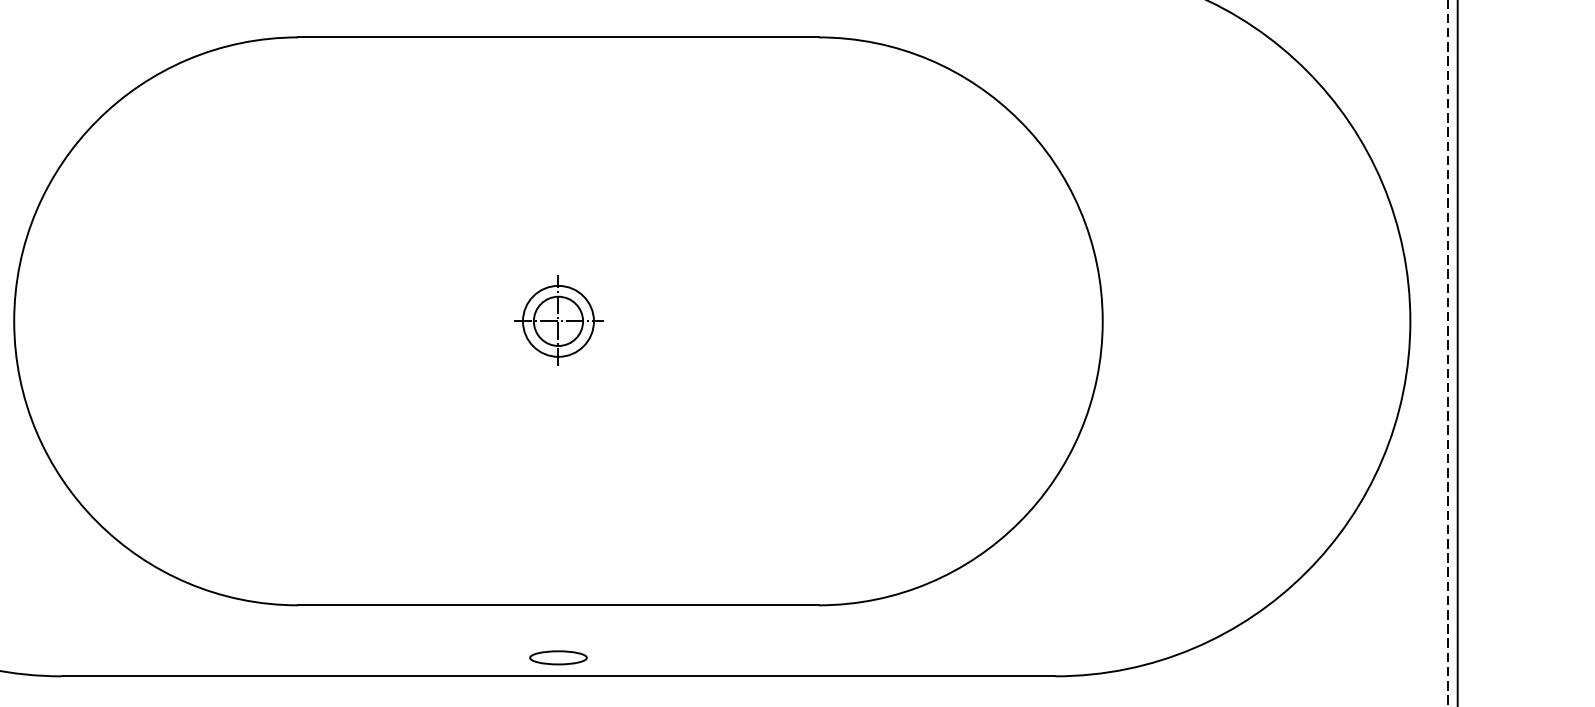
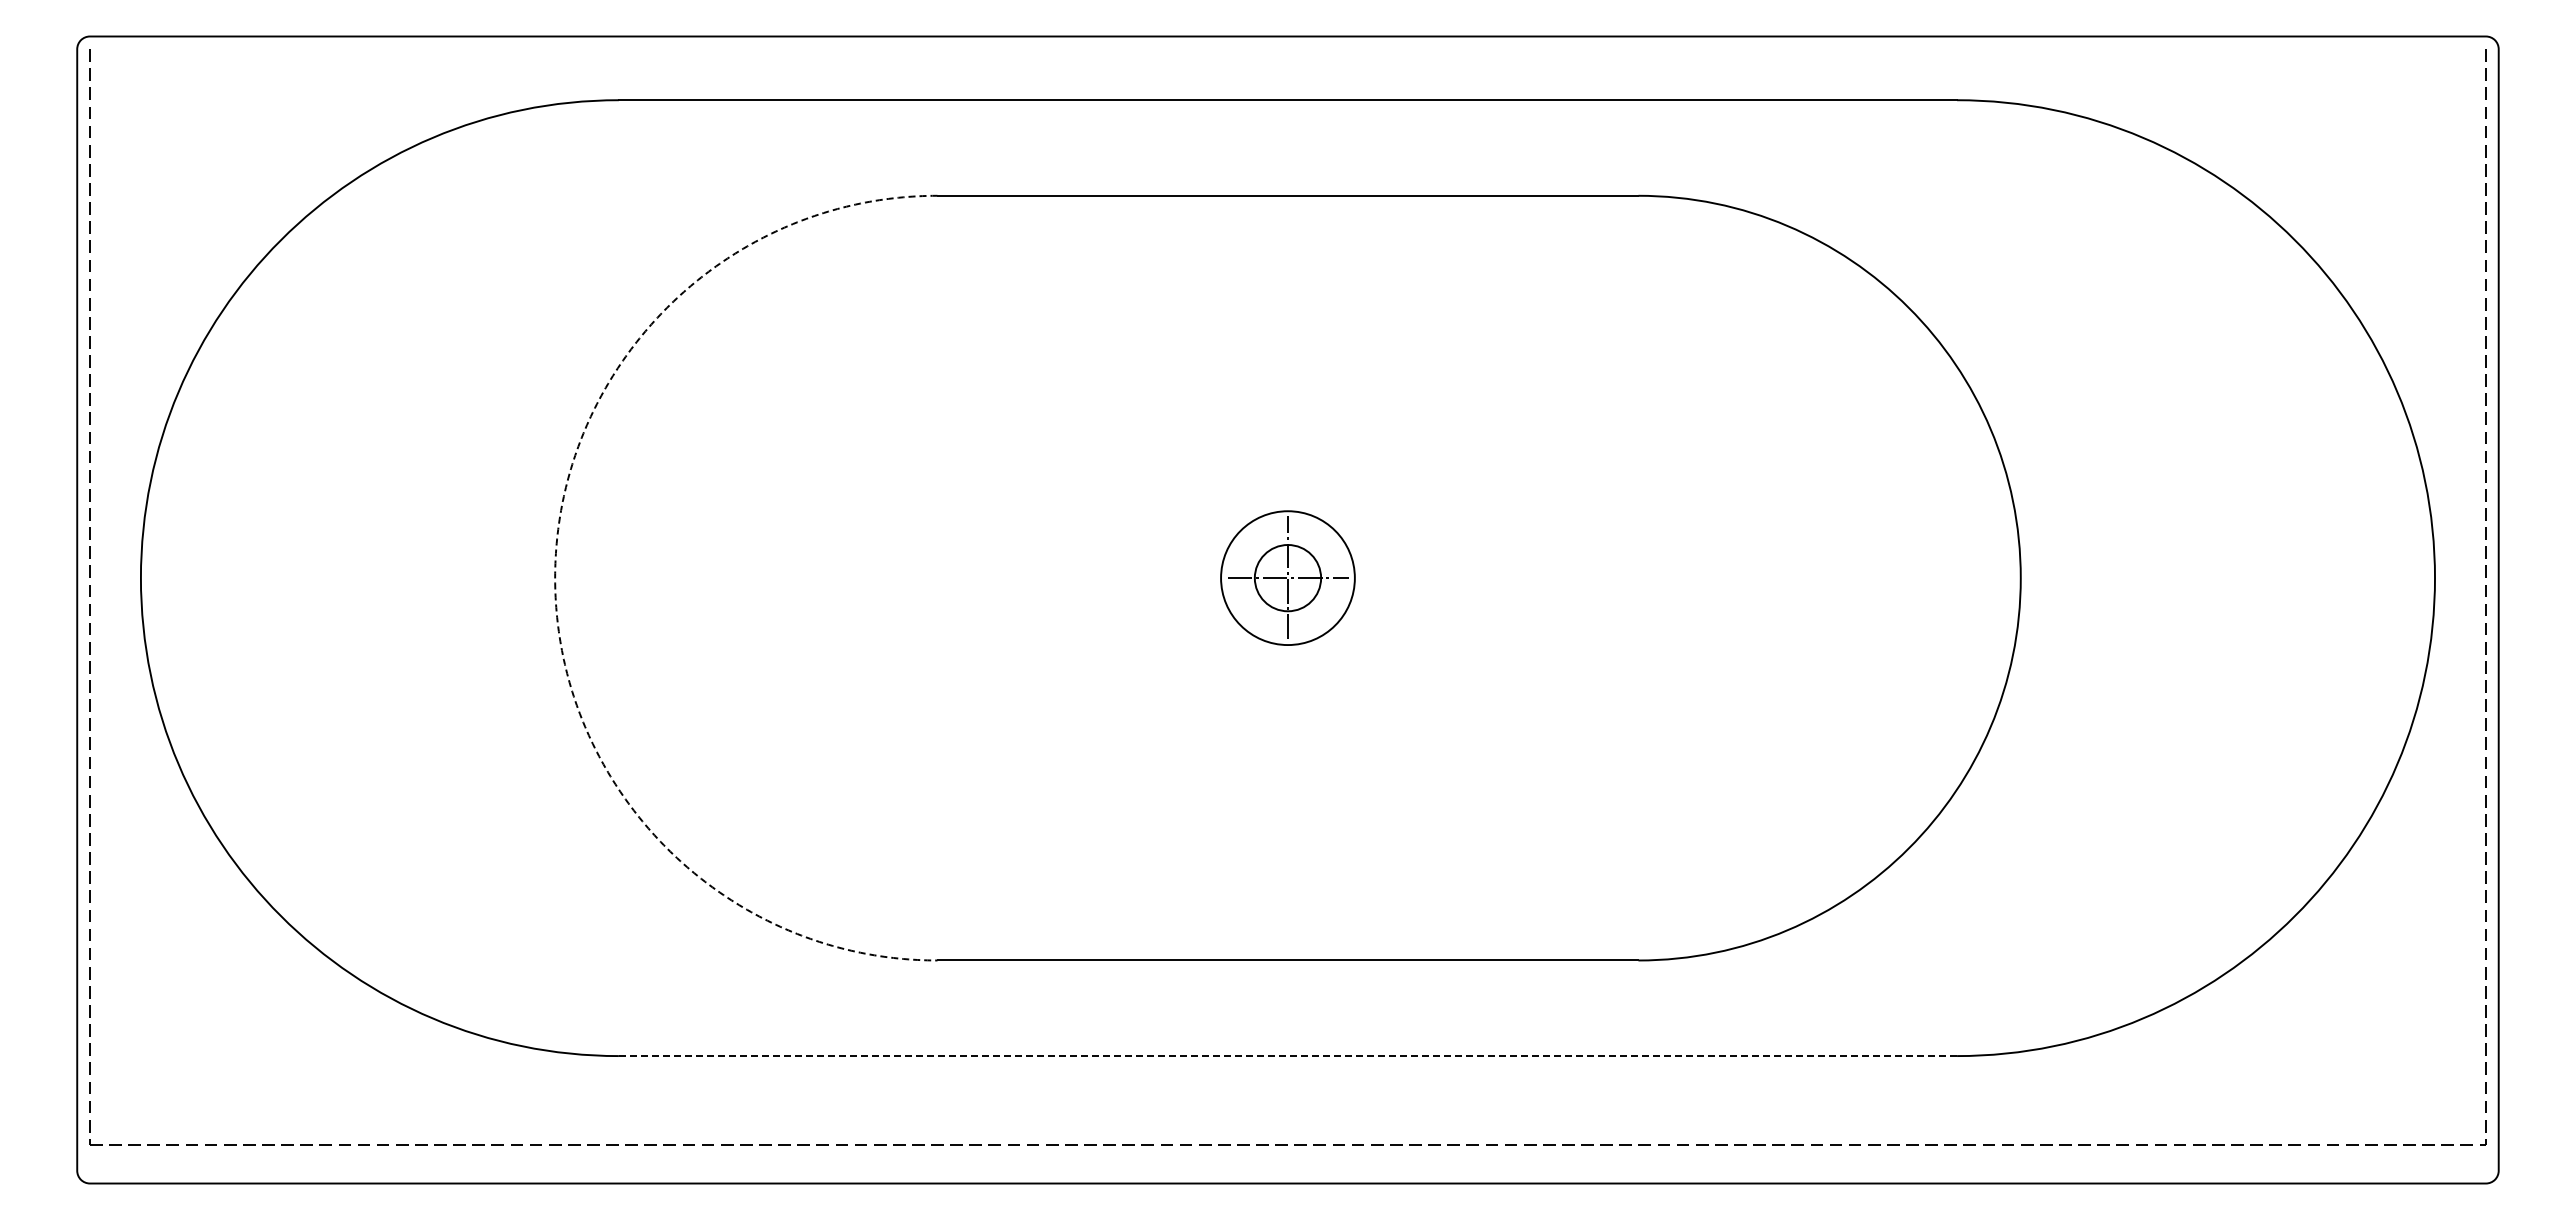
circle: (558, 320) -> (1287, 577), size x1.4
arc: (14, 321) -> (555, 578), solid -> dashed
part: (558, 657) -> (1287, 1030), removed
line: (558, 676) -> (1287, 1056), solid -> dashed

